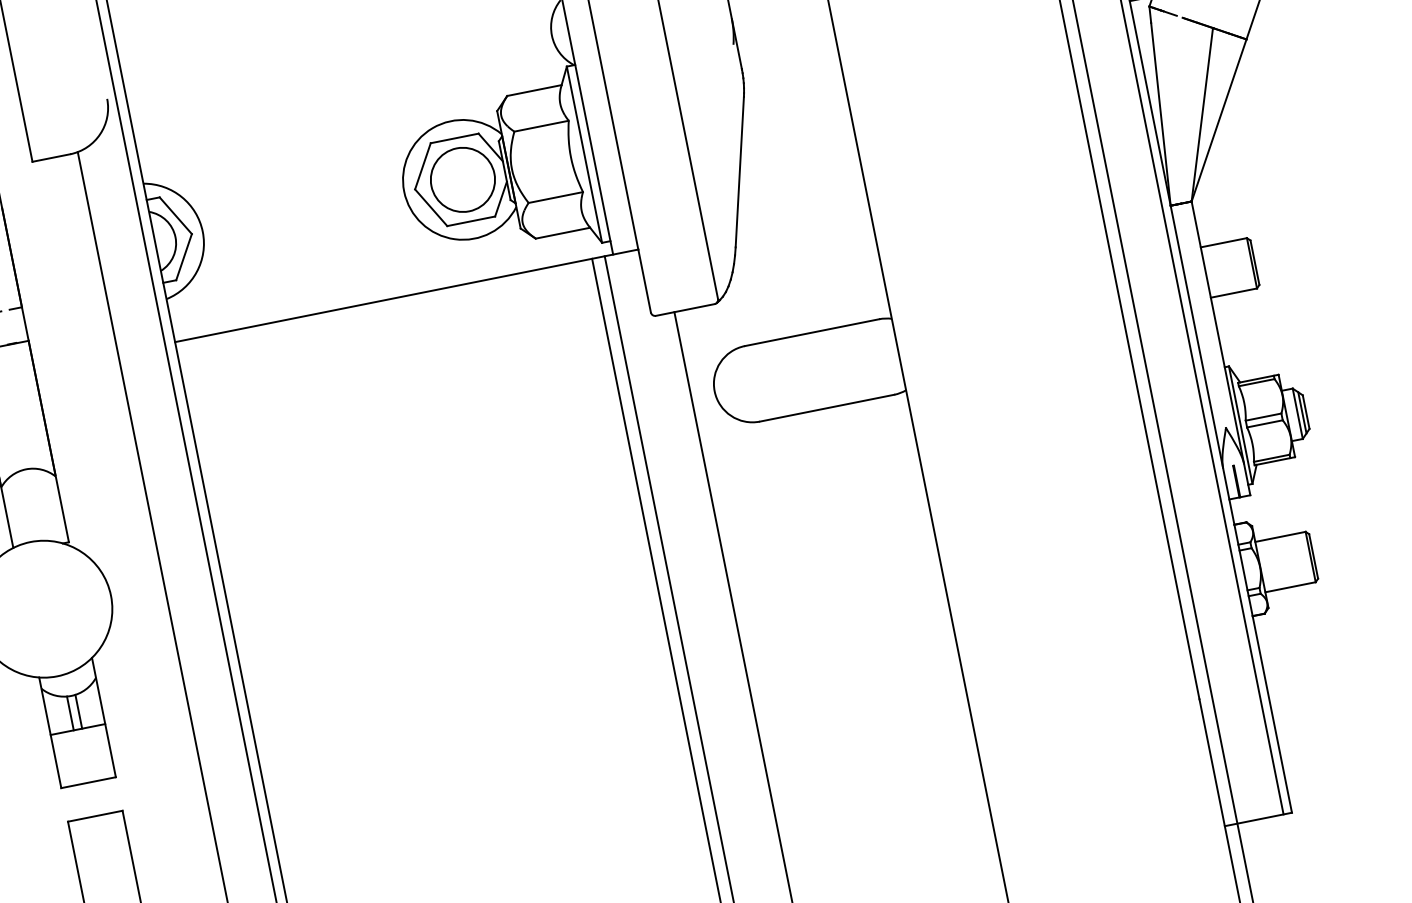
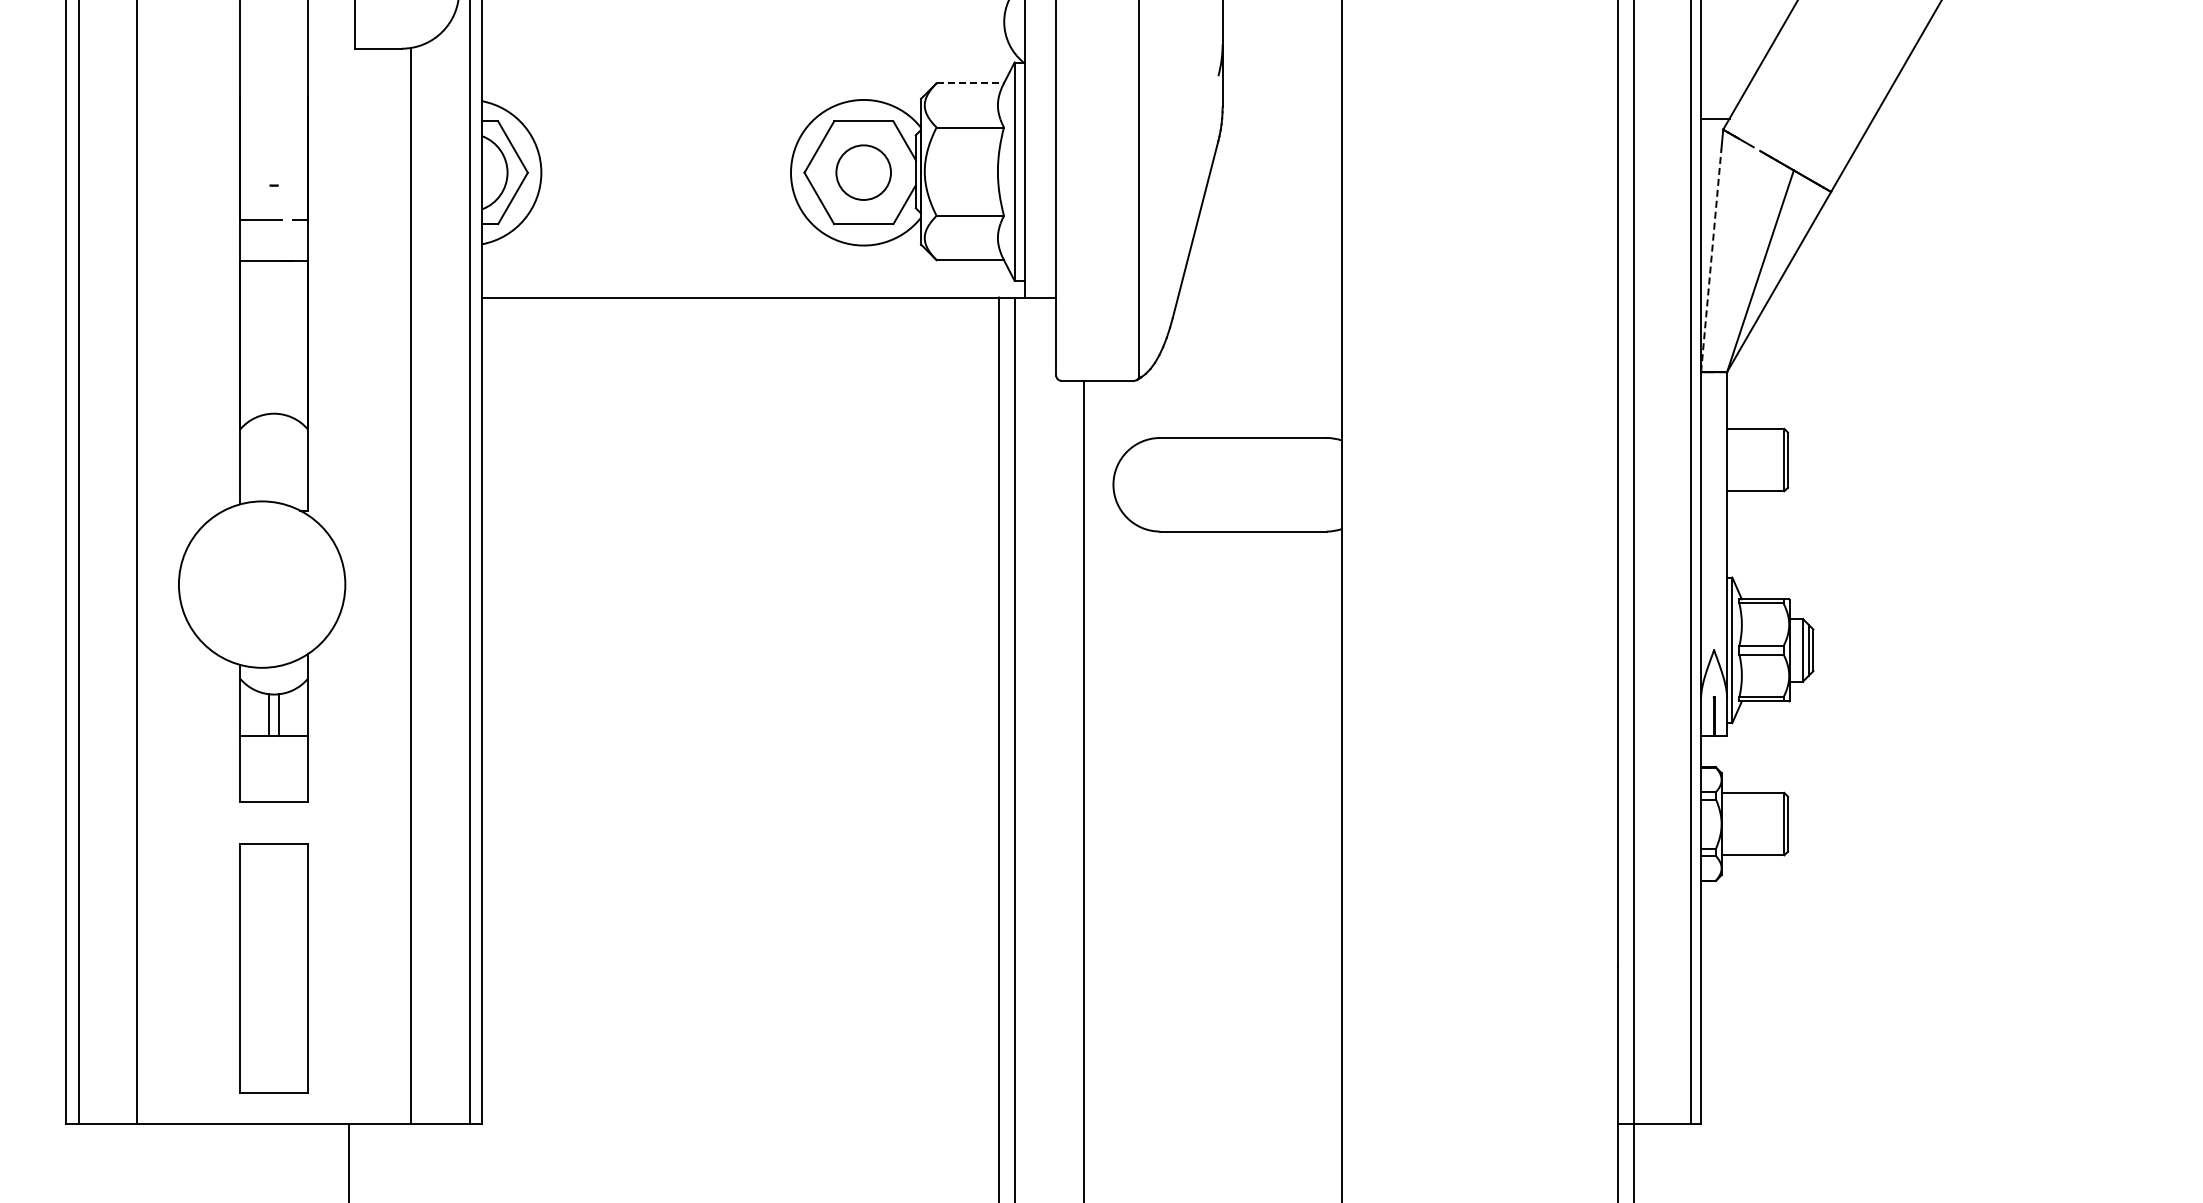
line: (534, 90) -> (970, 83), solid -> dashed
line: (1161, 114) -> (1711, 260), solid -> dashed
circle: (462, 179) -> (863, 172), size x0.7

